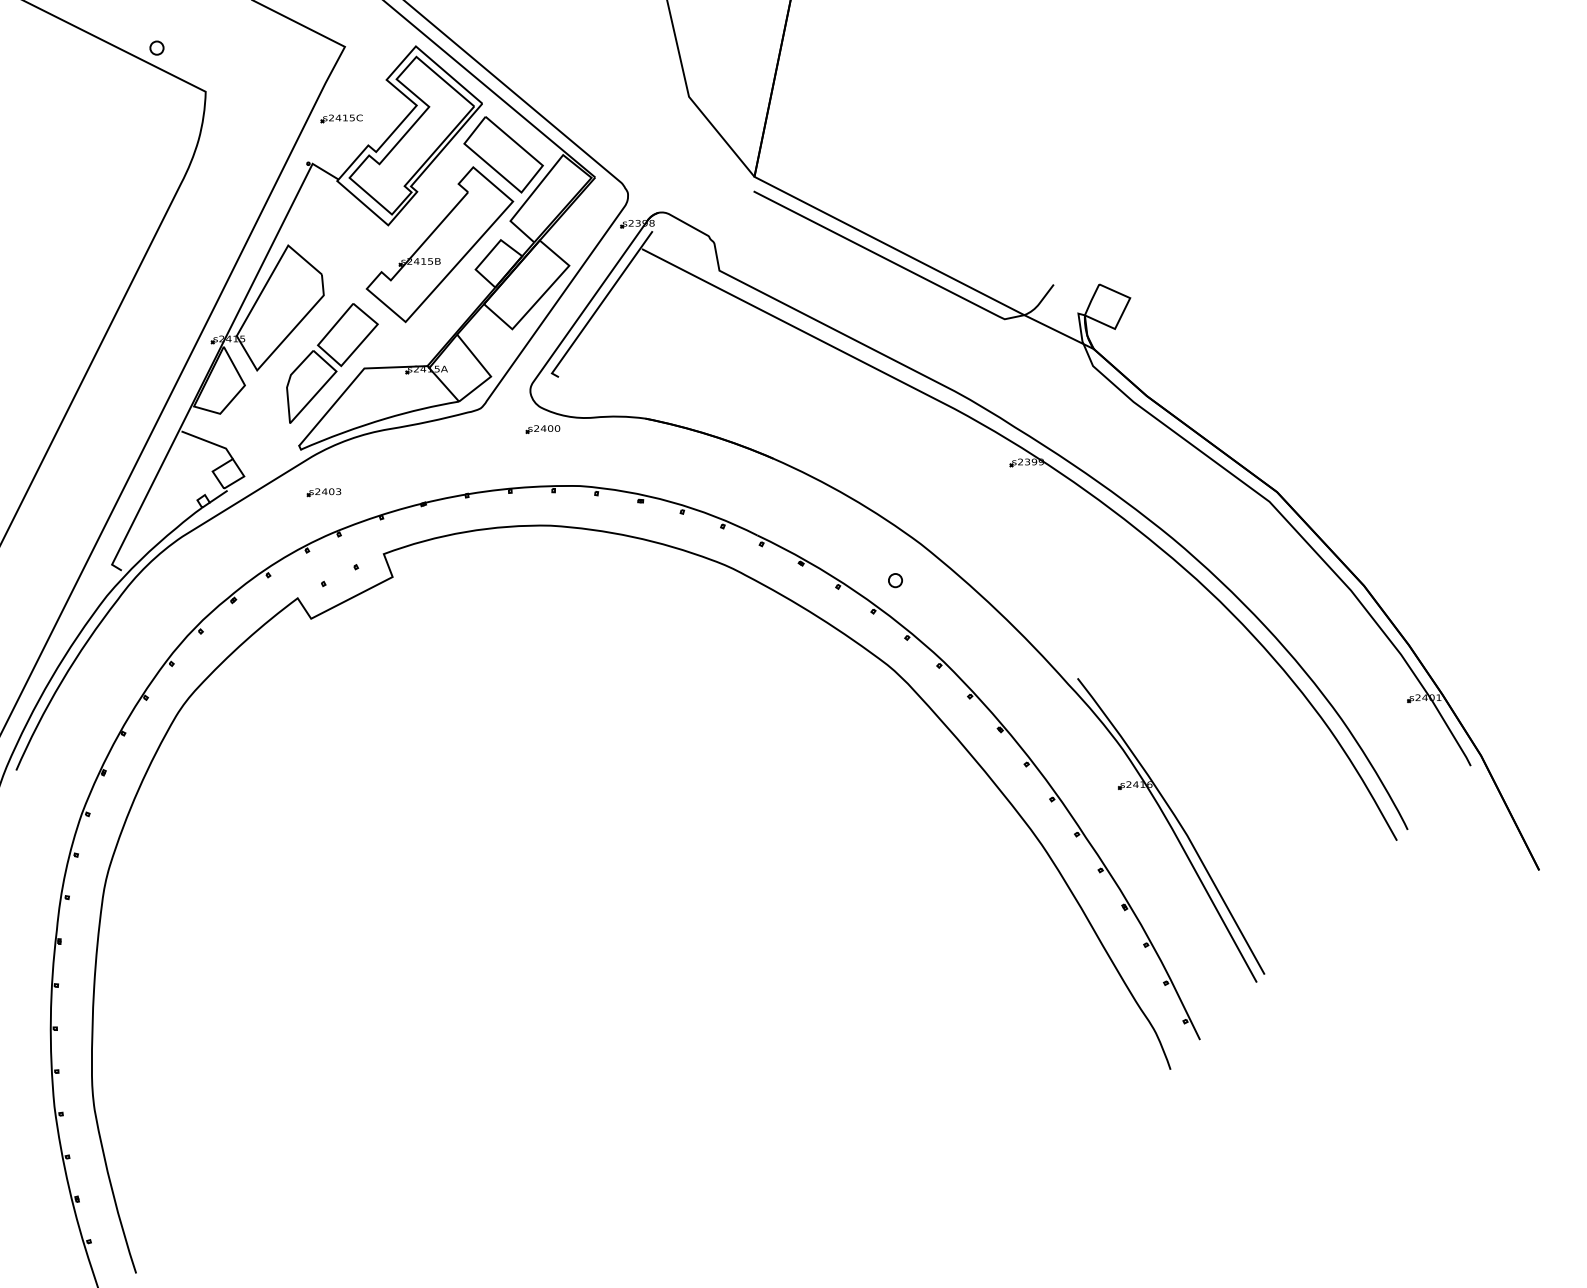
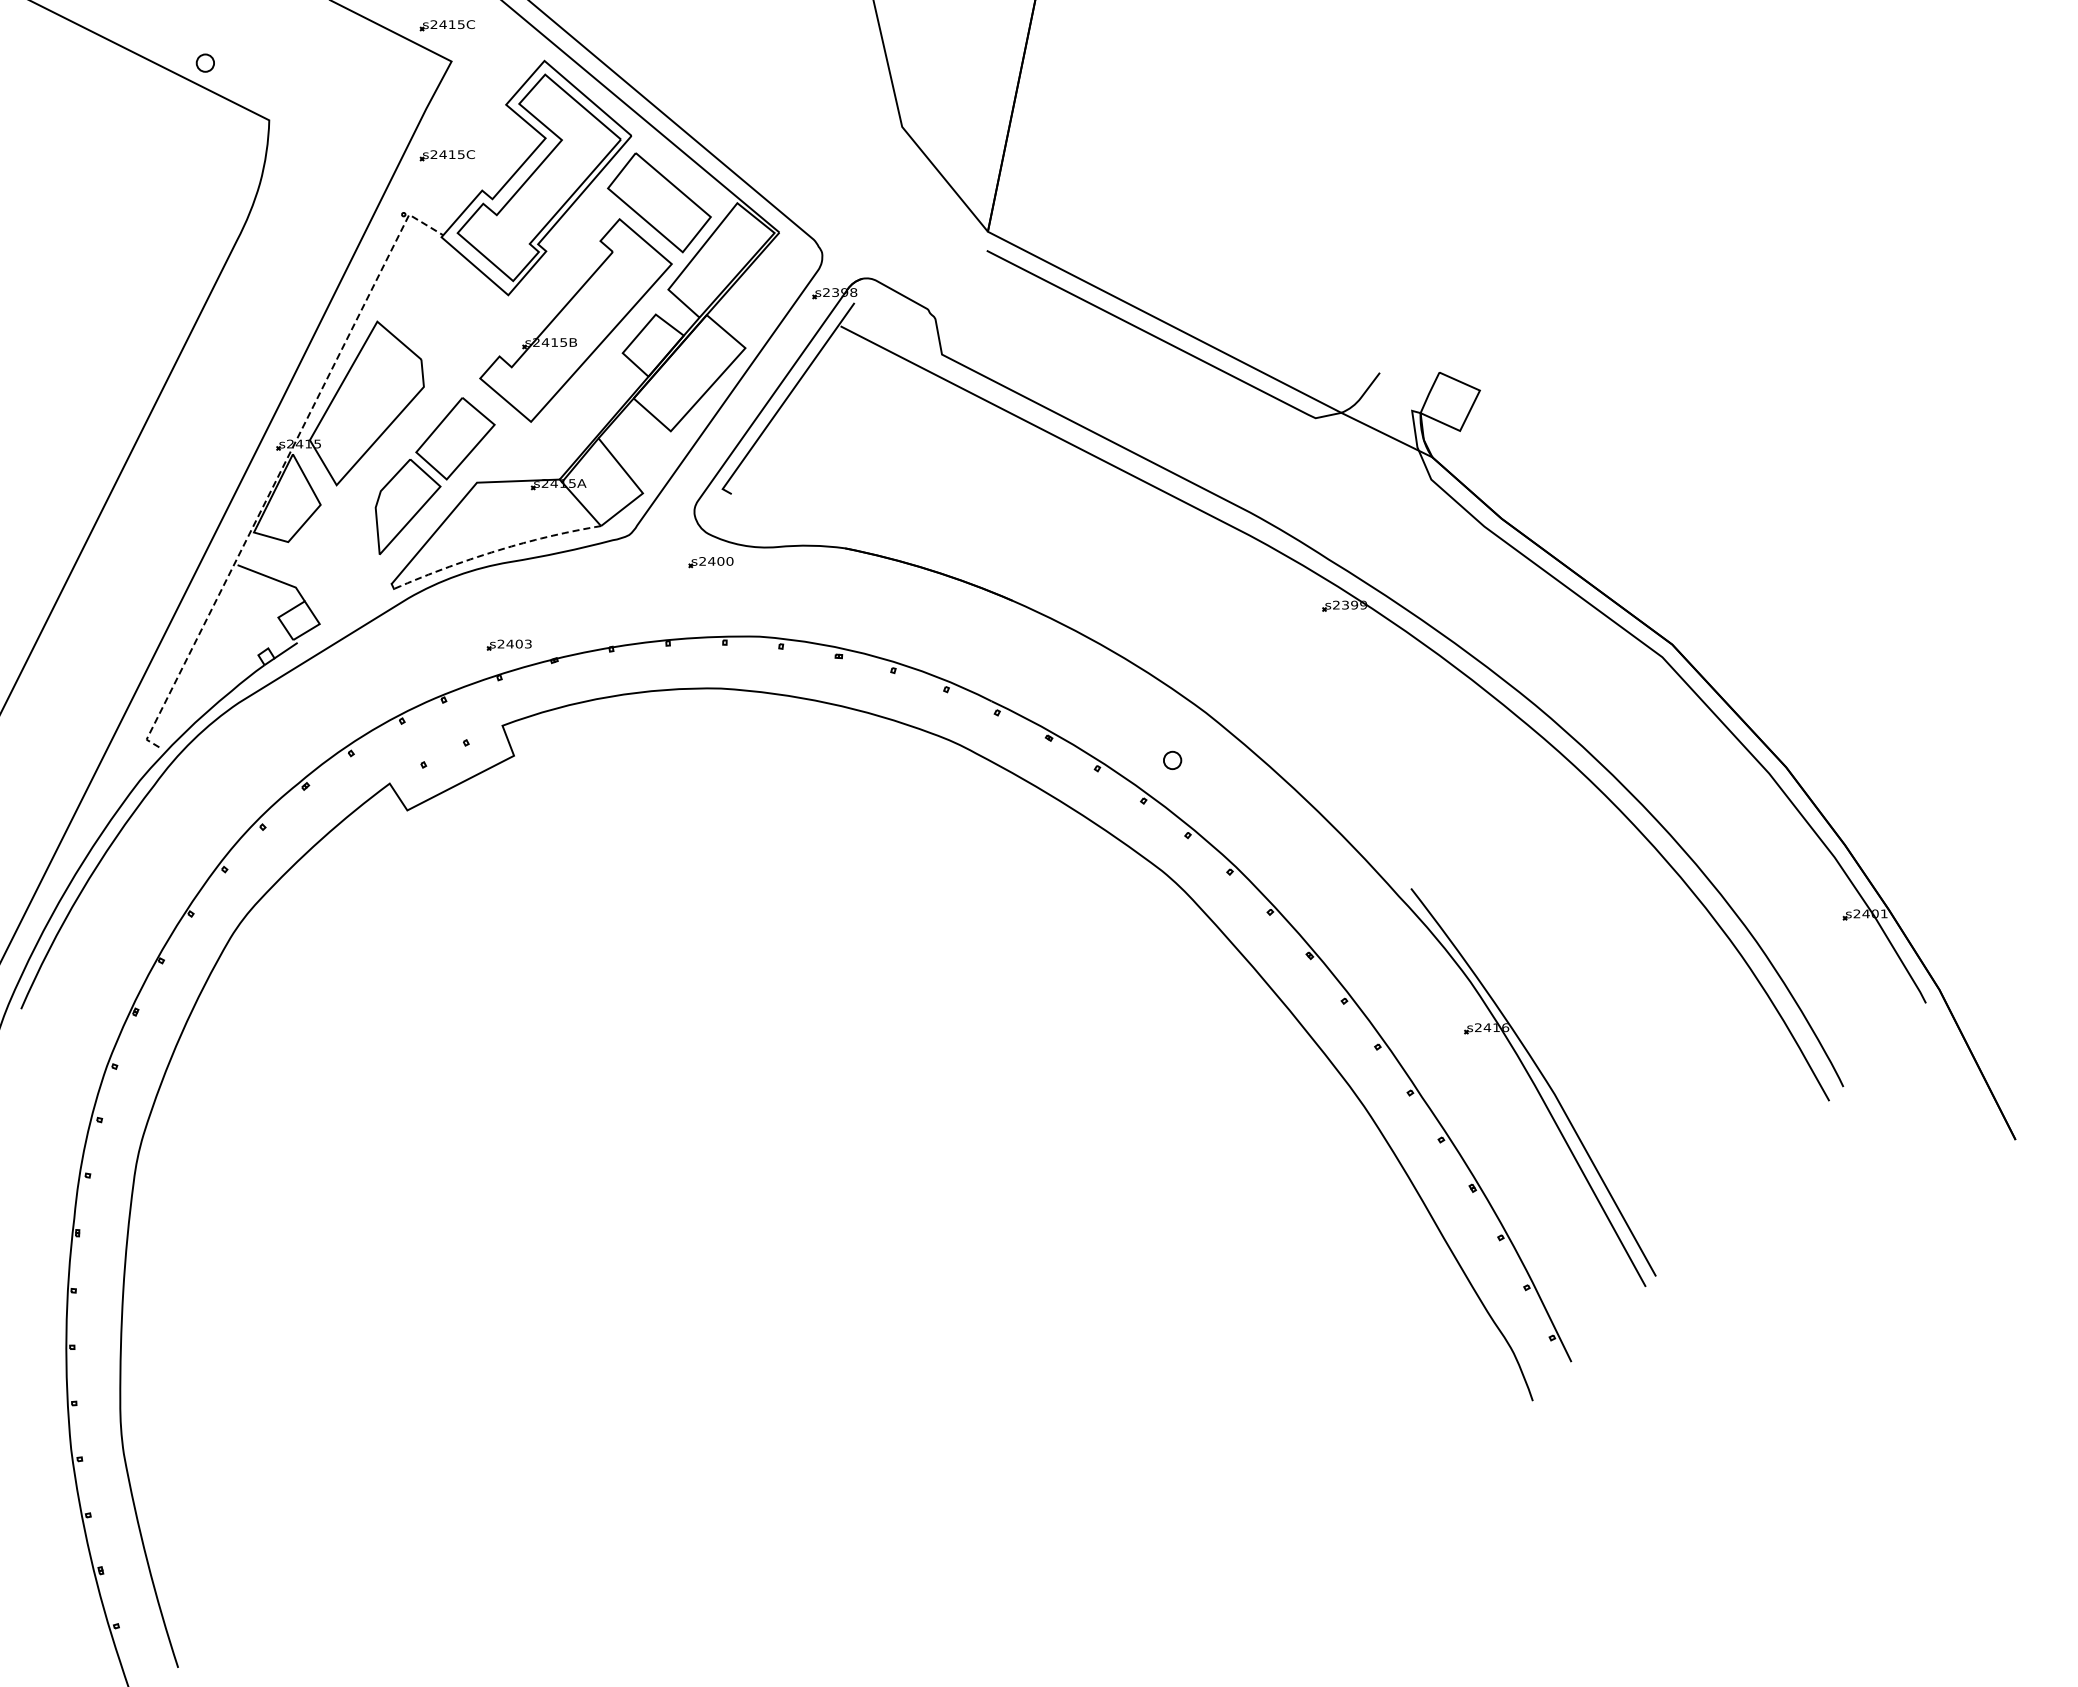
part: (341, 19) -> (446, 25), added
line: (216, 356) -> (283, 466), solid -> dashed
line: (379, 421) -> (496, 551), solid -> dashed
part: (323, 492) -> (508, 644), moved

